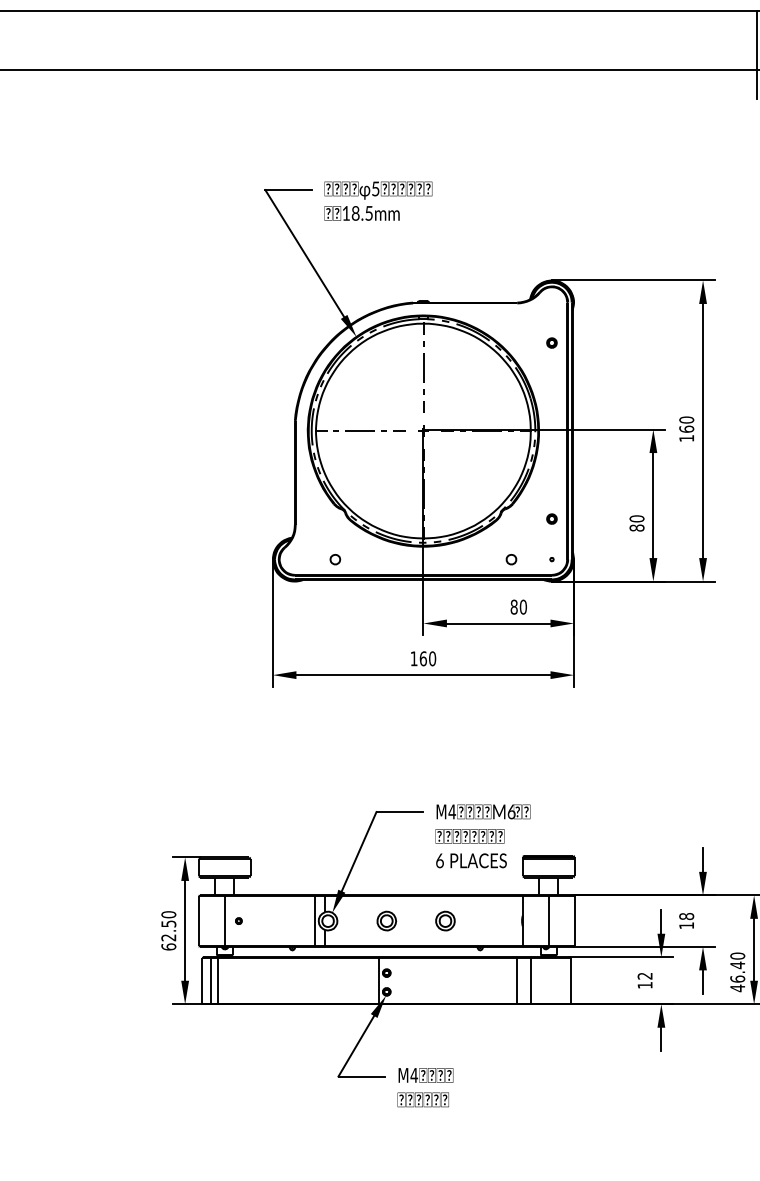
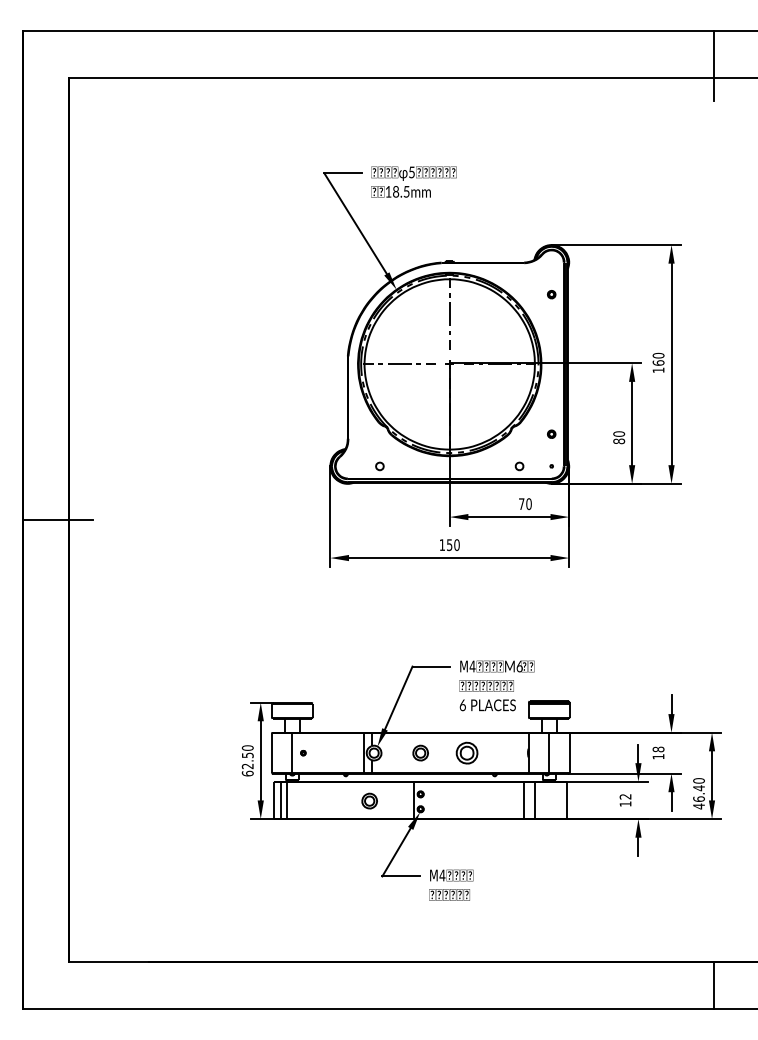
text: (513, 607) -> (521, 504), 80 -> 70
text: (423, 658) -> (449, 544), 160 -> 150
part: (445, 920) -> (467, 752), size x1.4
part: (322, 980) -> (369, 800), added

